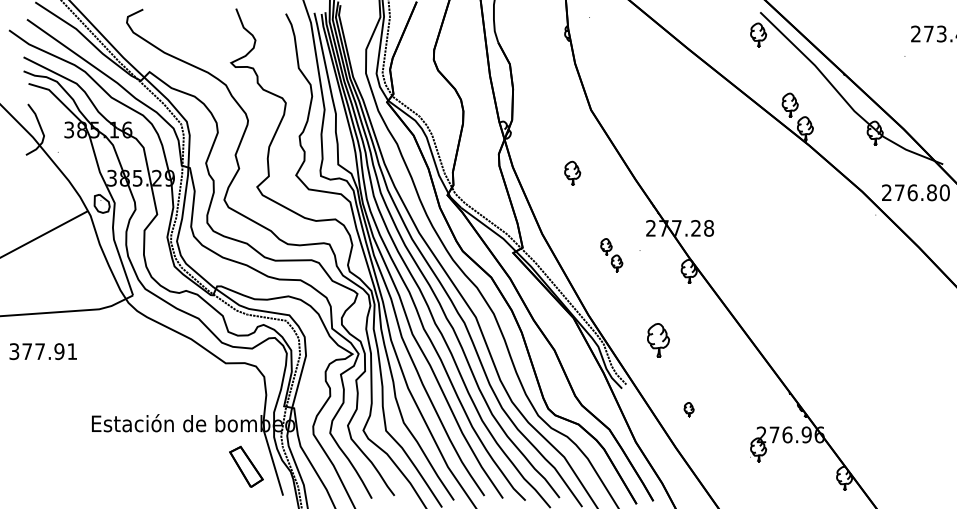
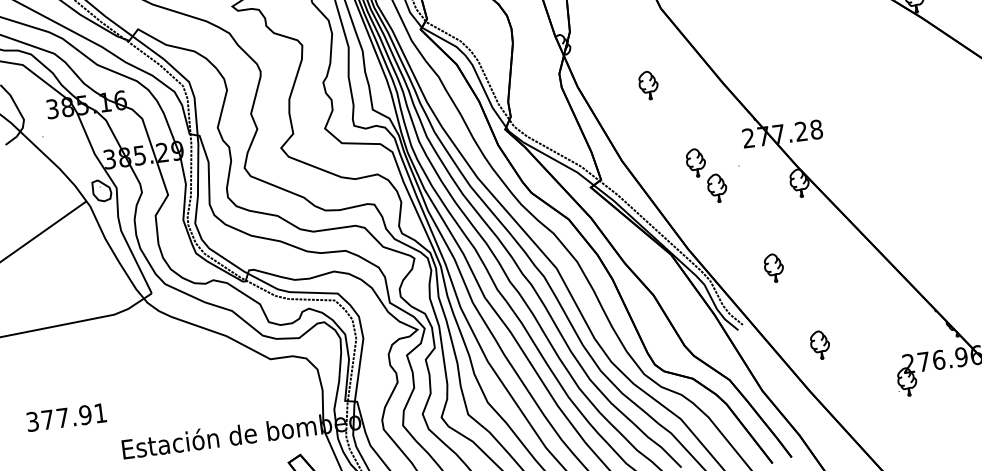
part: (611, 255) -> (706, 175), size x1.43
part: (658, 339) -> (773, 267), size x0.71
text: (42, 351) -> (65, 417), moved
part: (688, 409) -> (819, 344), size x1.67

